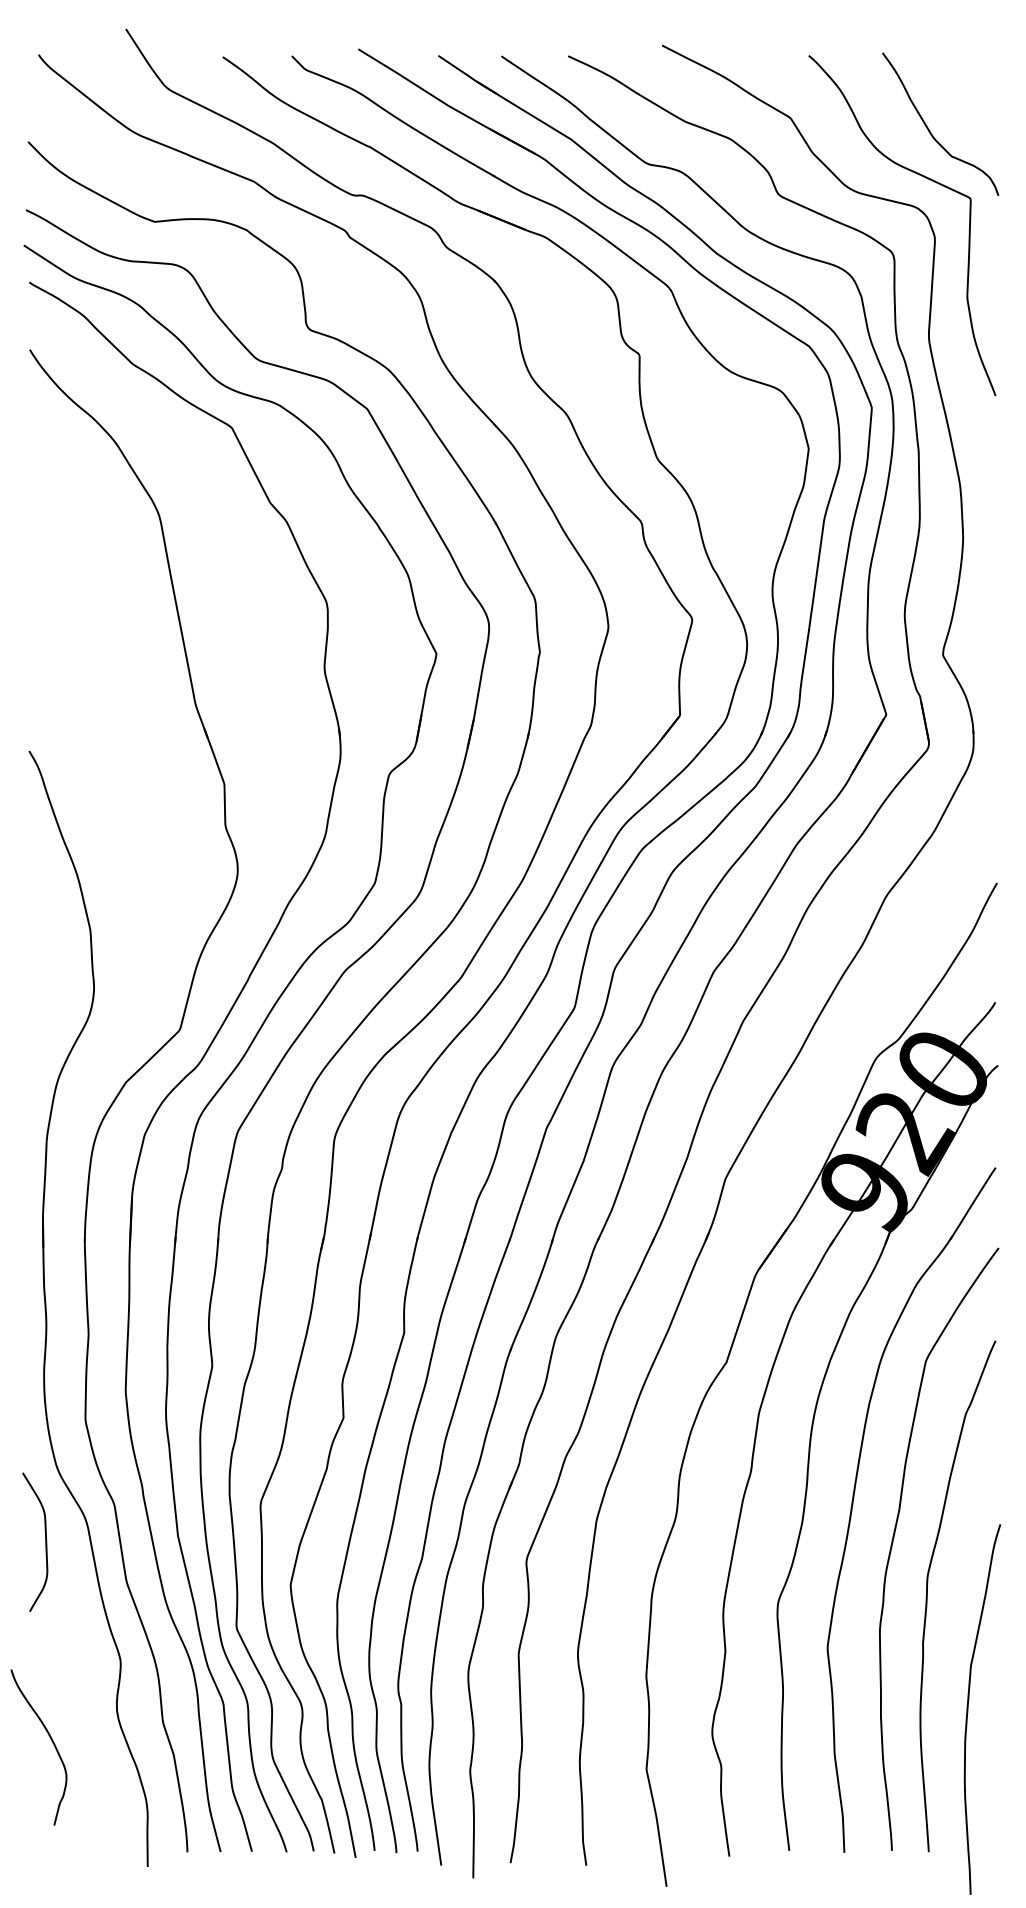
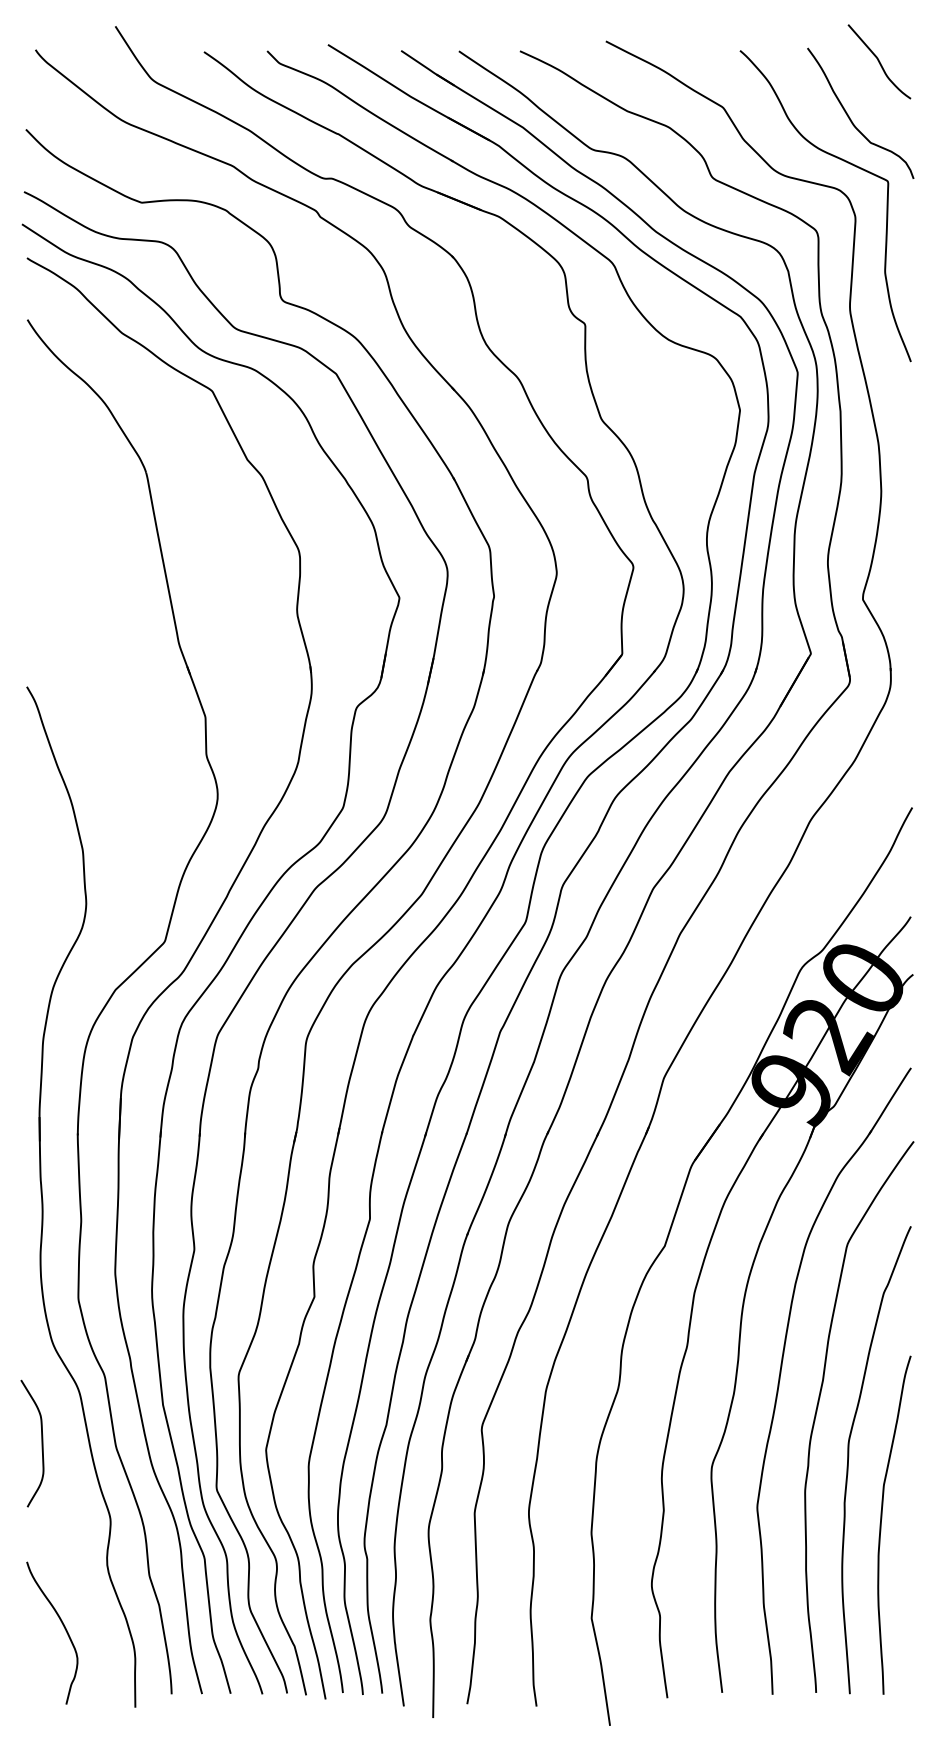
curve: (960, 67) -> (878, 61), added
curve: (45, 1542) -> (41, 1443), moved
curve: (968, 1709) -> (881, 1525), moved
curve: (51, 1741) -> (63, 1627), moved

